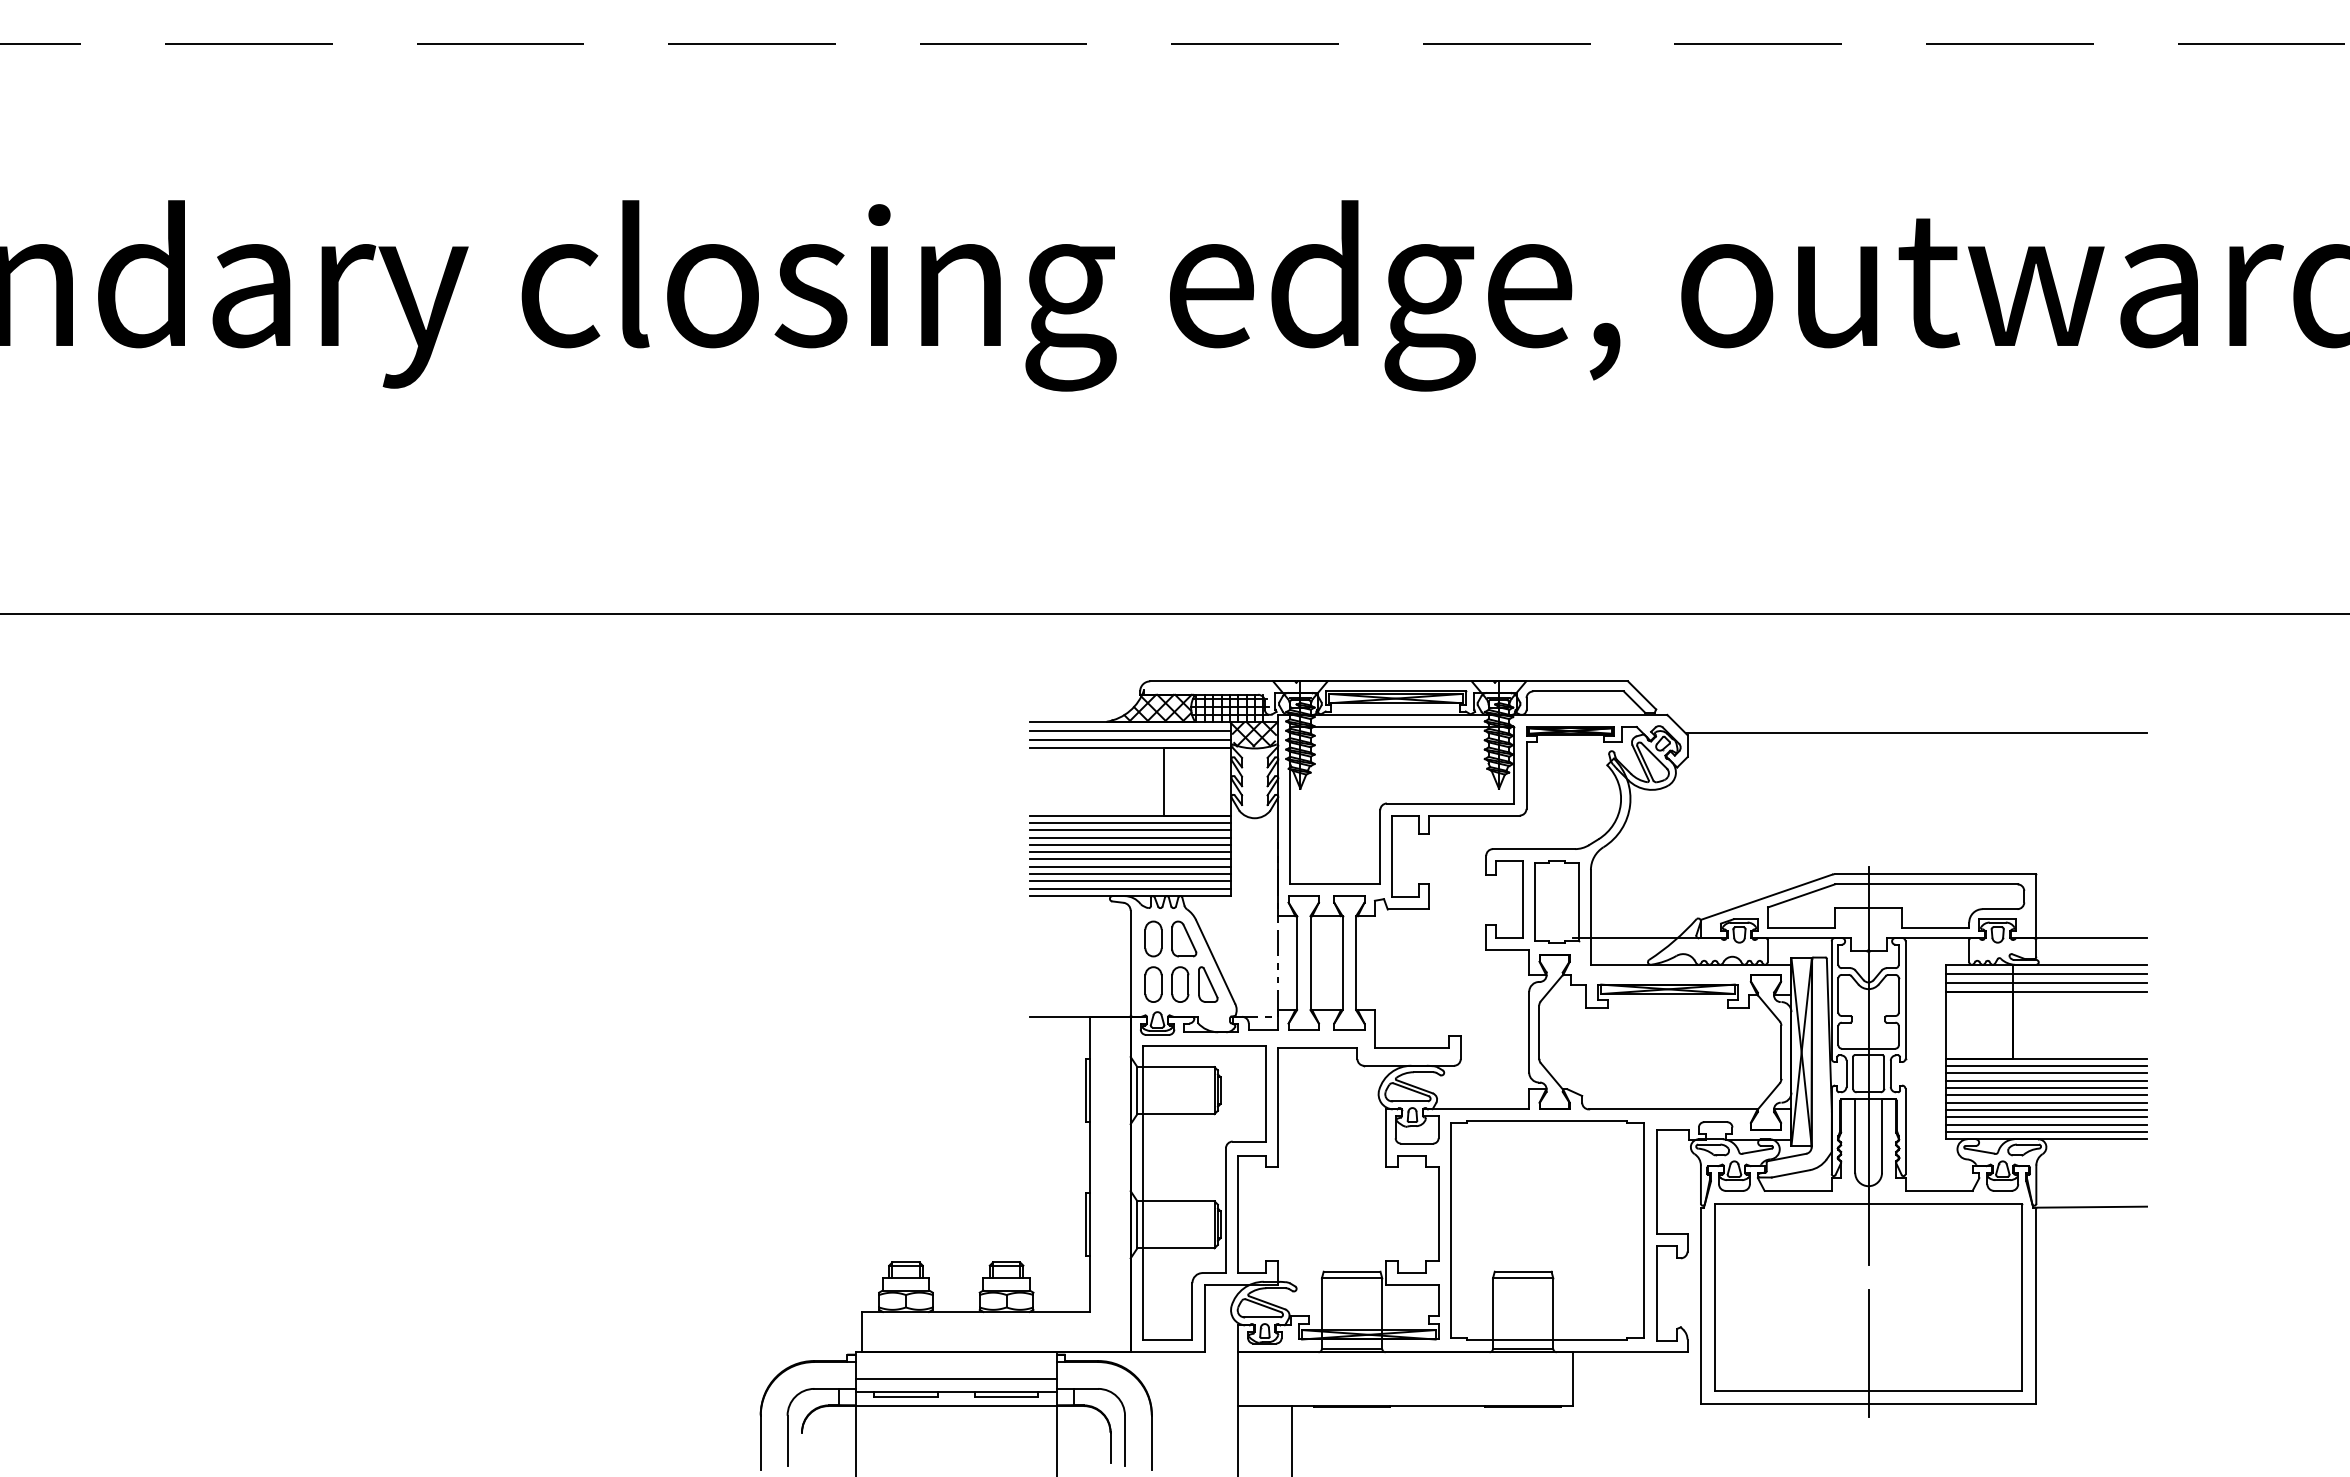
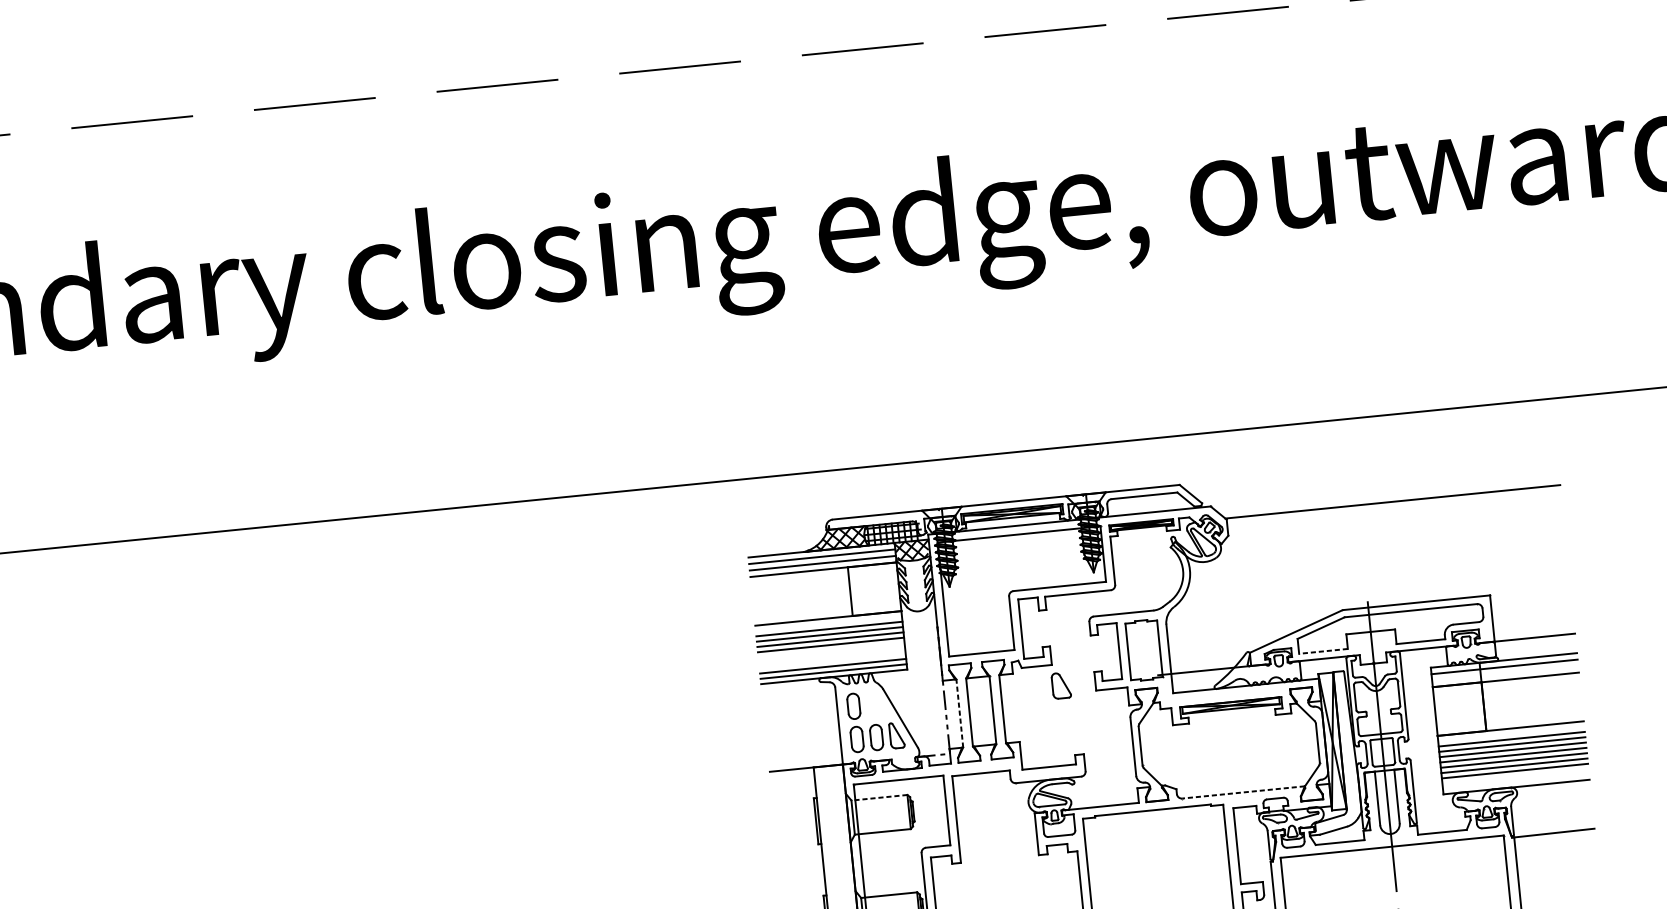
line: (1130, 822) -> (828, 623), removed
line: (1130, 859) -> (831, 650), removed
line: (1130, 866) -> (831, 655), removed
line: (1130, 874) -> (832, 661), removed
line: (1801, 927) -> (1323, 651), solid -> dashed
part: (1184, 938) -> (1061, 685), moved
line: (1297, 963) -> (960, 713), solid -> dashed
line: (2046, 982) -> (1505, 673), removed
line: (2046, 1066) -> (1511, 734), removed
line: (1176, 1067) -> (879, 798), solid -> dashed
line: (1672, 1109) -> (1242, 792), solid -> dashed
line: (2046, 1124) -> (1515, 776), removed
line: (2046, 1131) -> (1516, 781), removed

